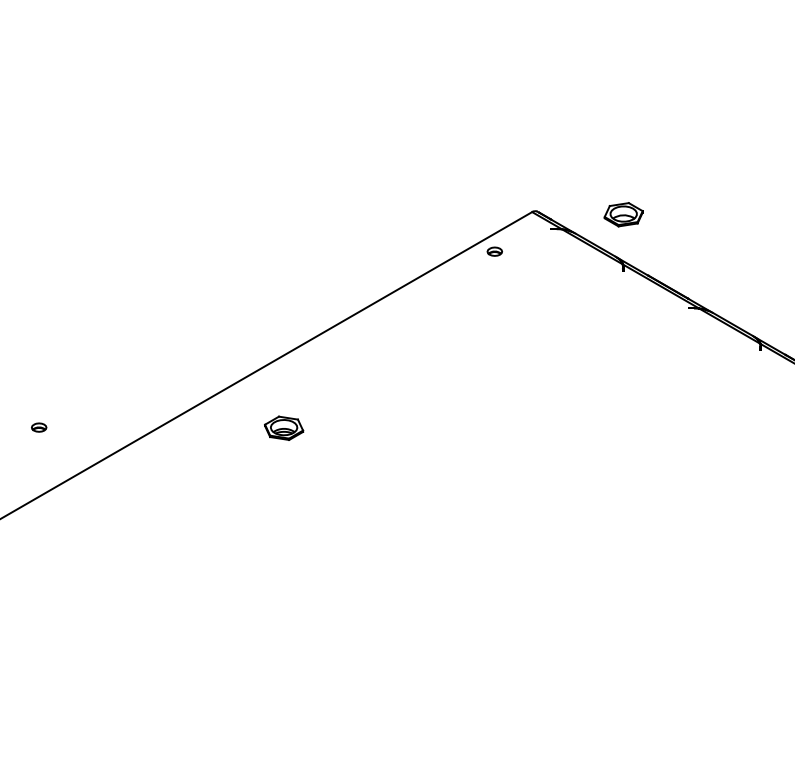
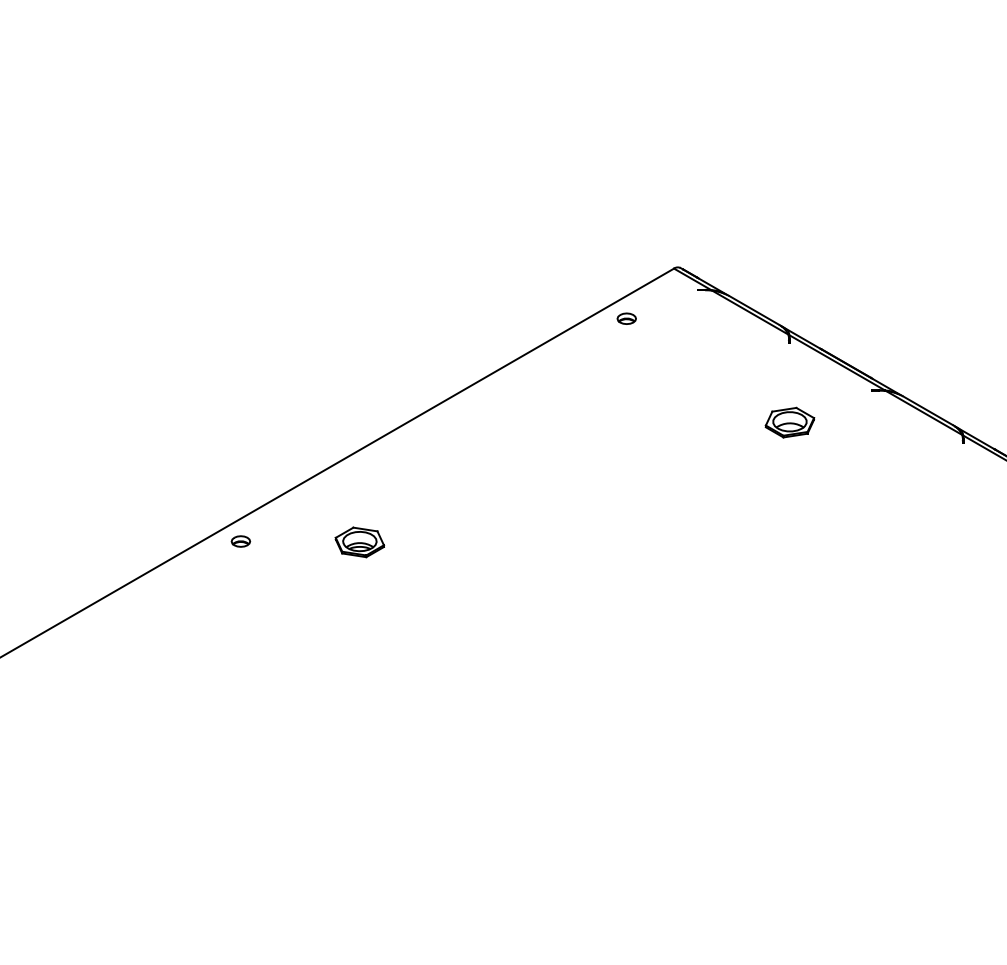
part: (623, 214) -> (789, 422), moved
part: (39, 427) -> (241, 541), moved

